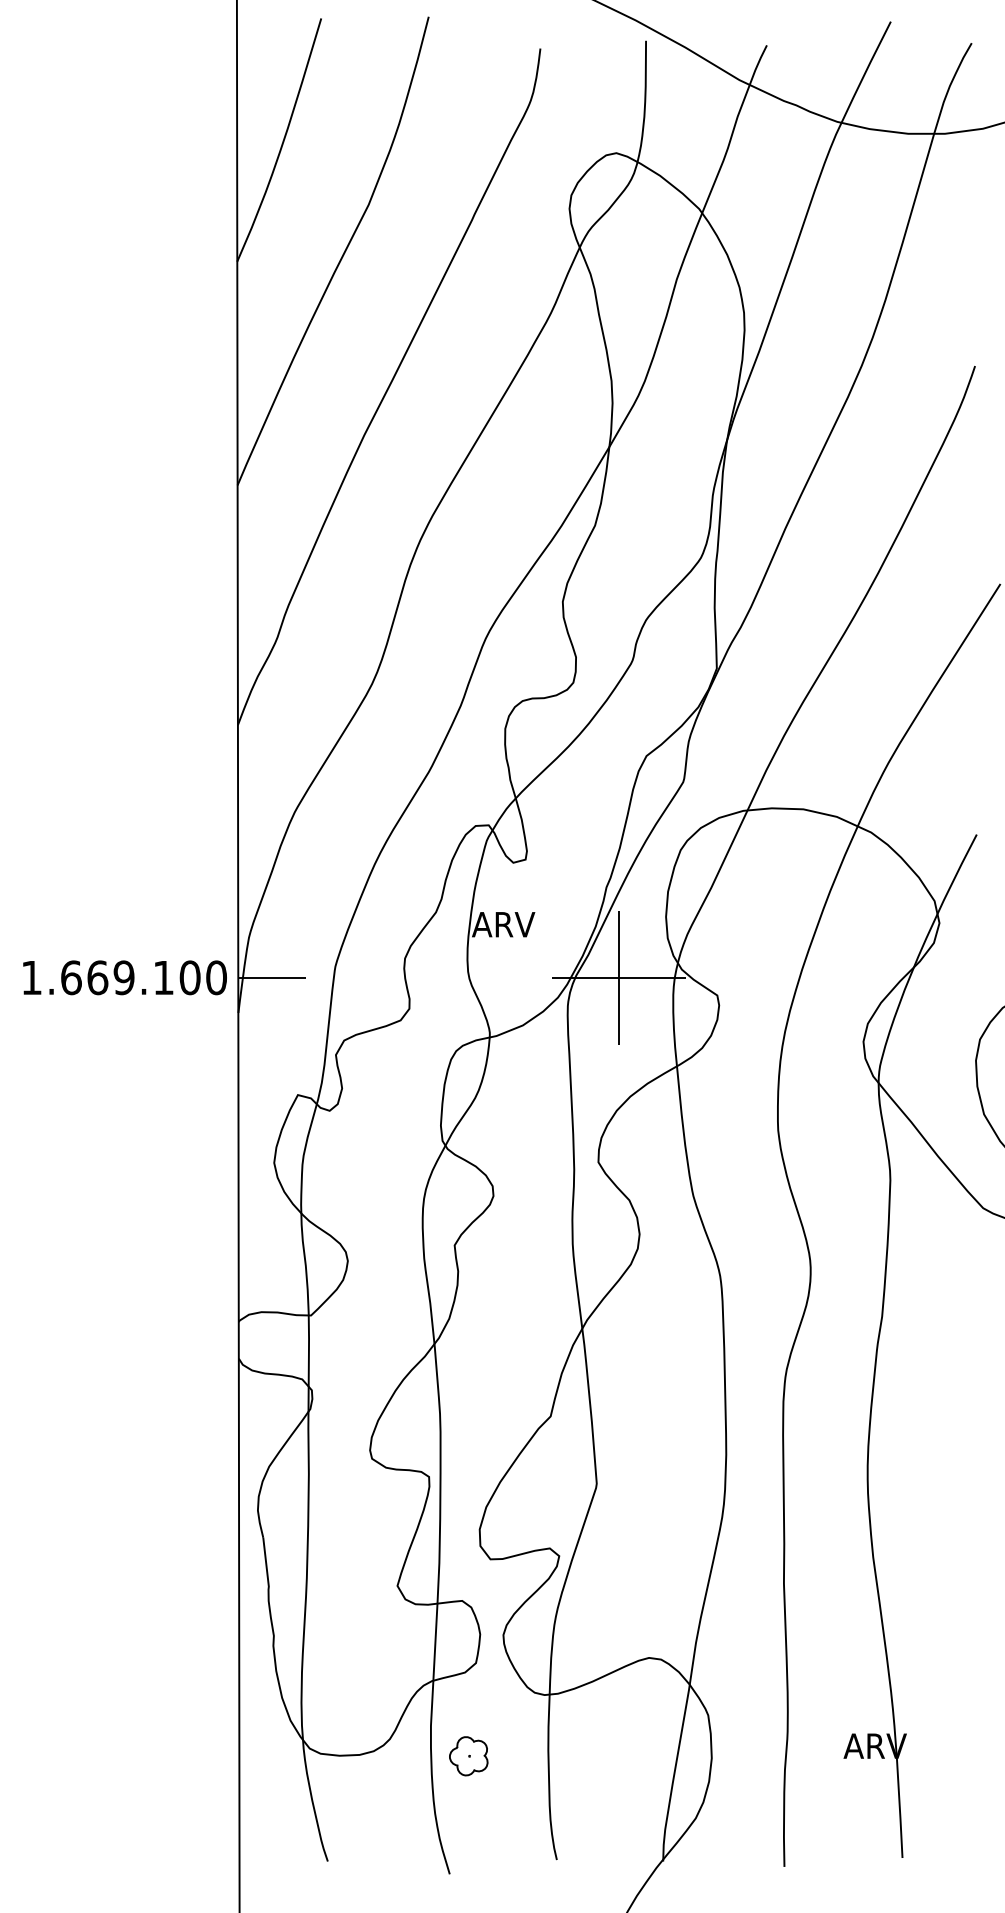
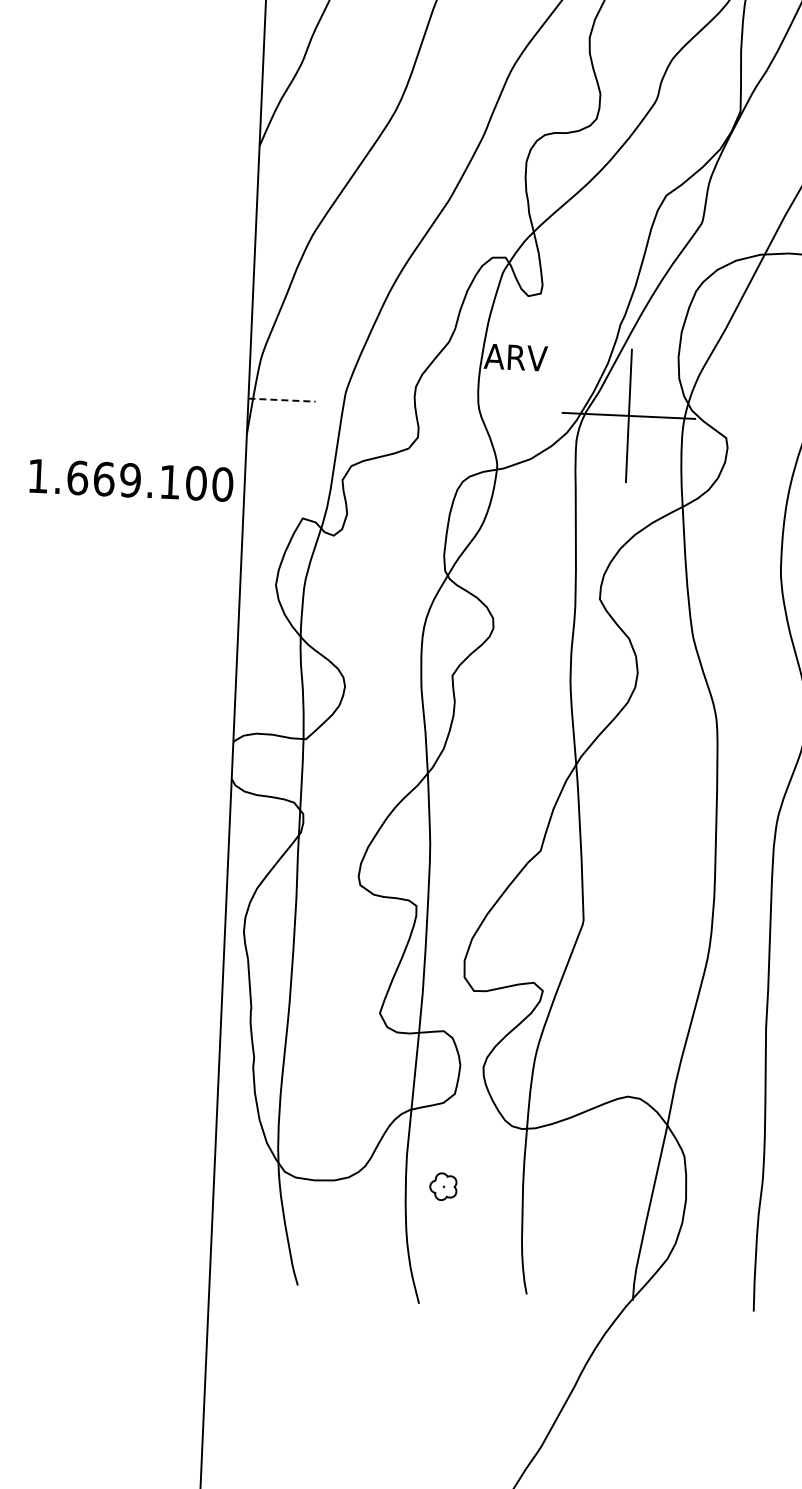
text: (124, 977) -> (130, 480), moved
line: (271, 977) -> (281, 399), solid -> dashed
part: (468, 1756) -> (443, 1186), size x0.7

